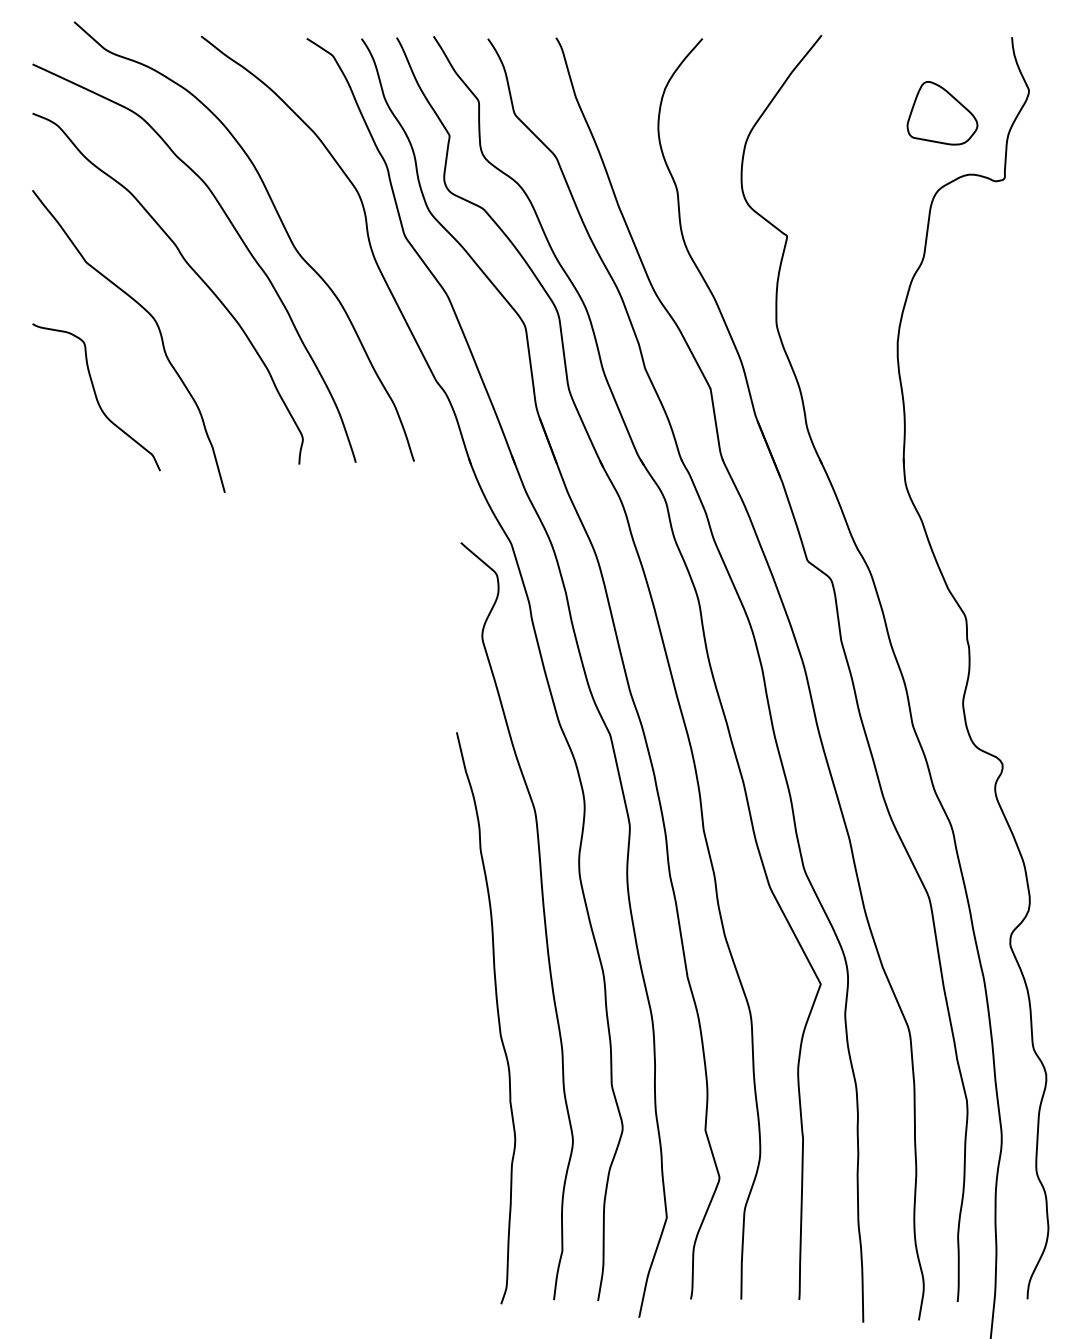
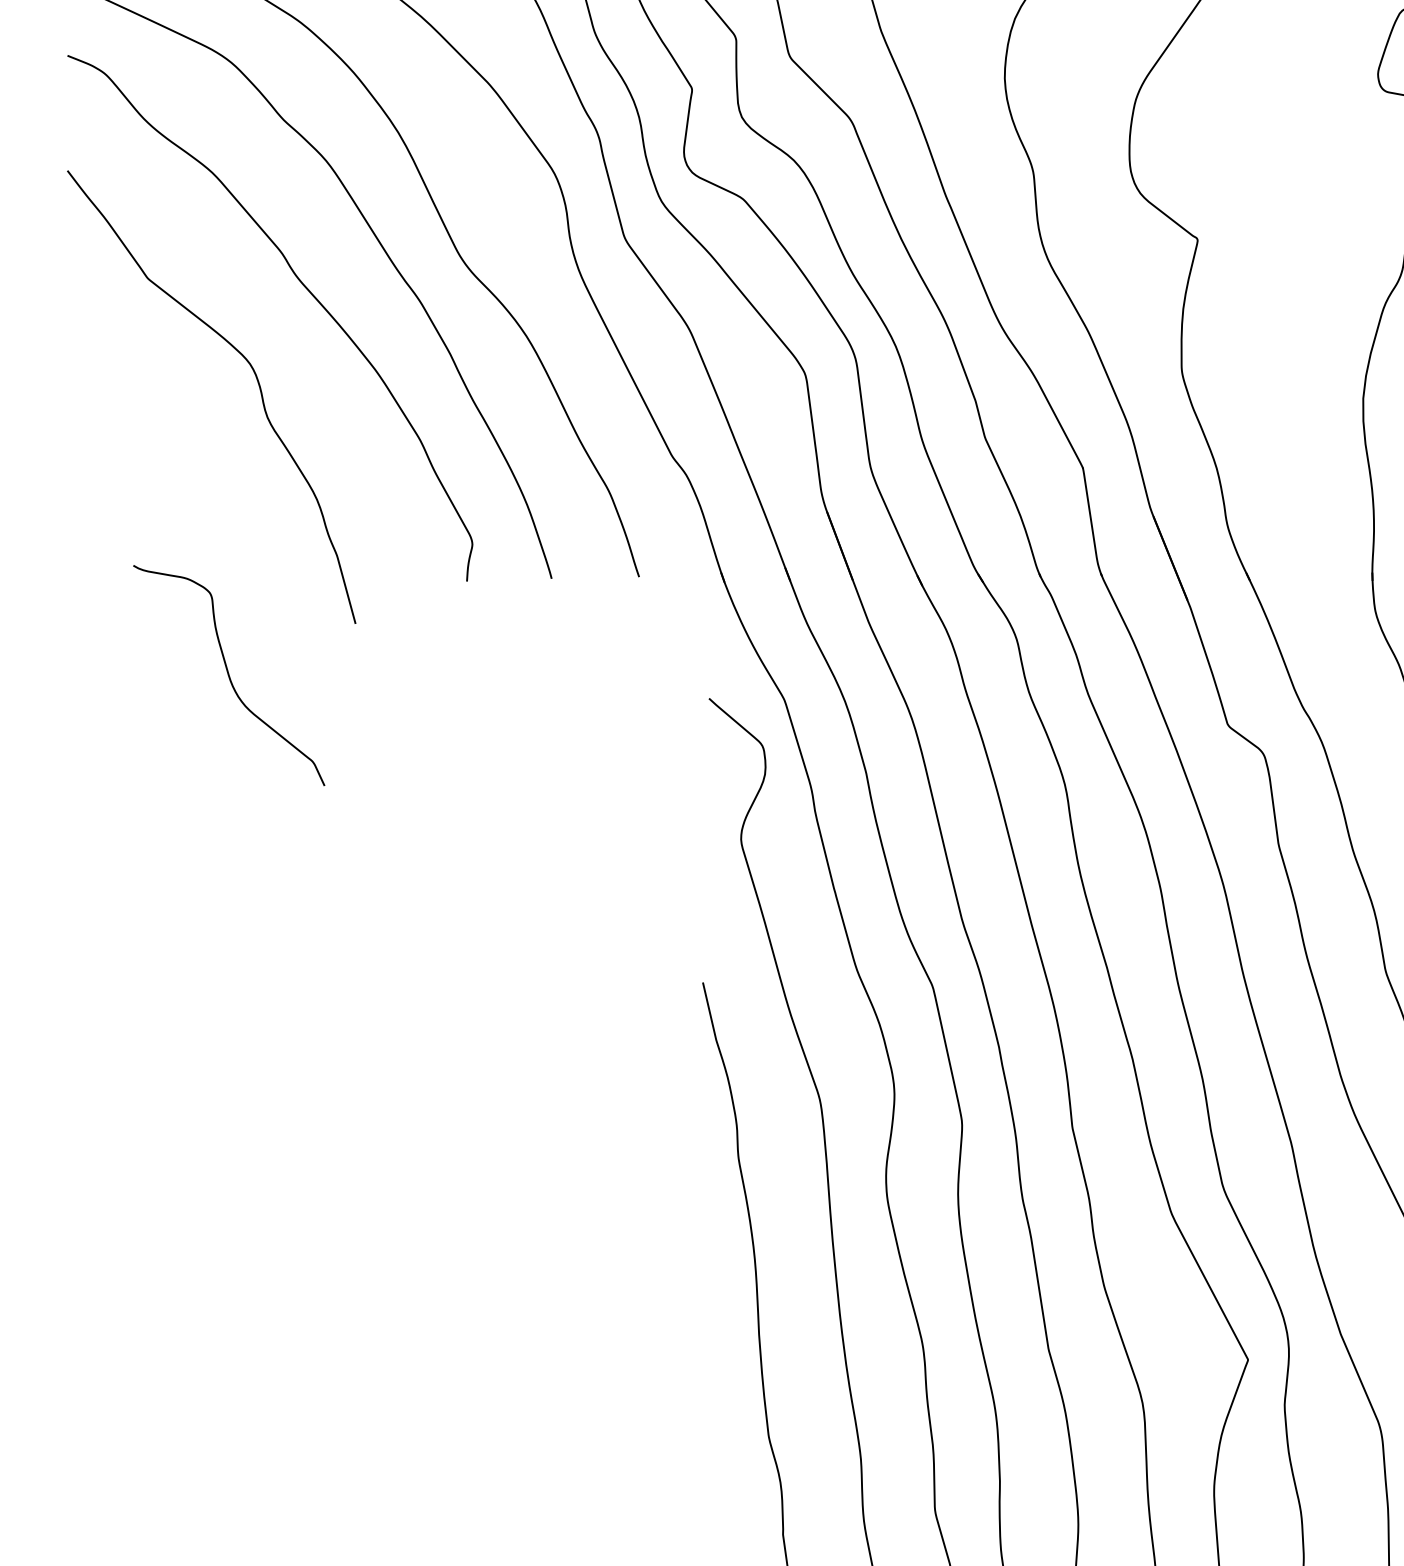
curve: (96, 397) -> (229, 675), moved

